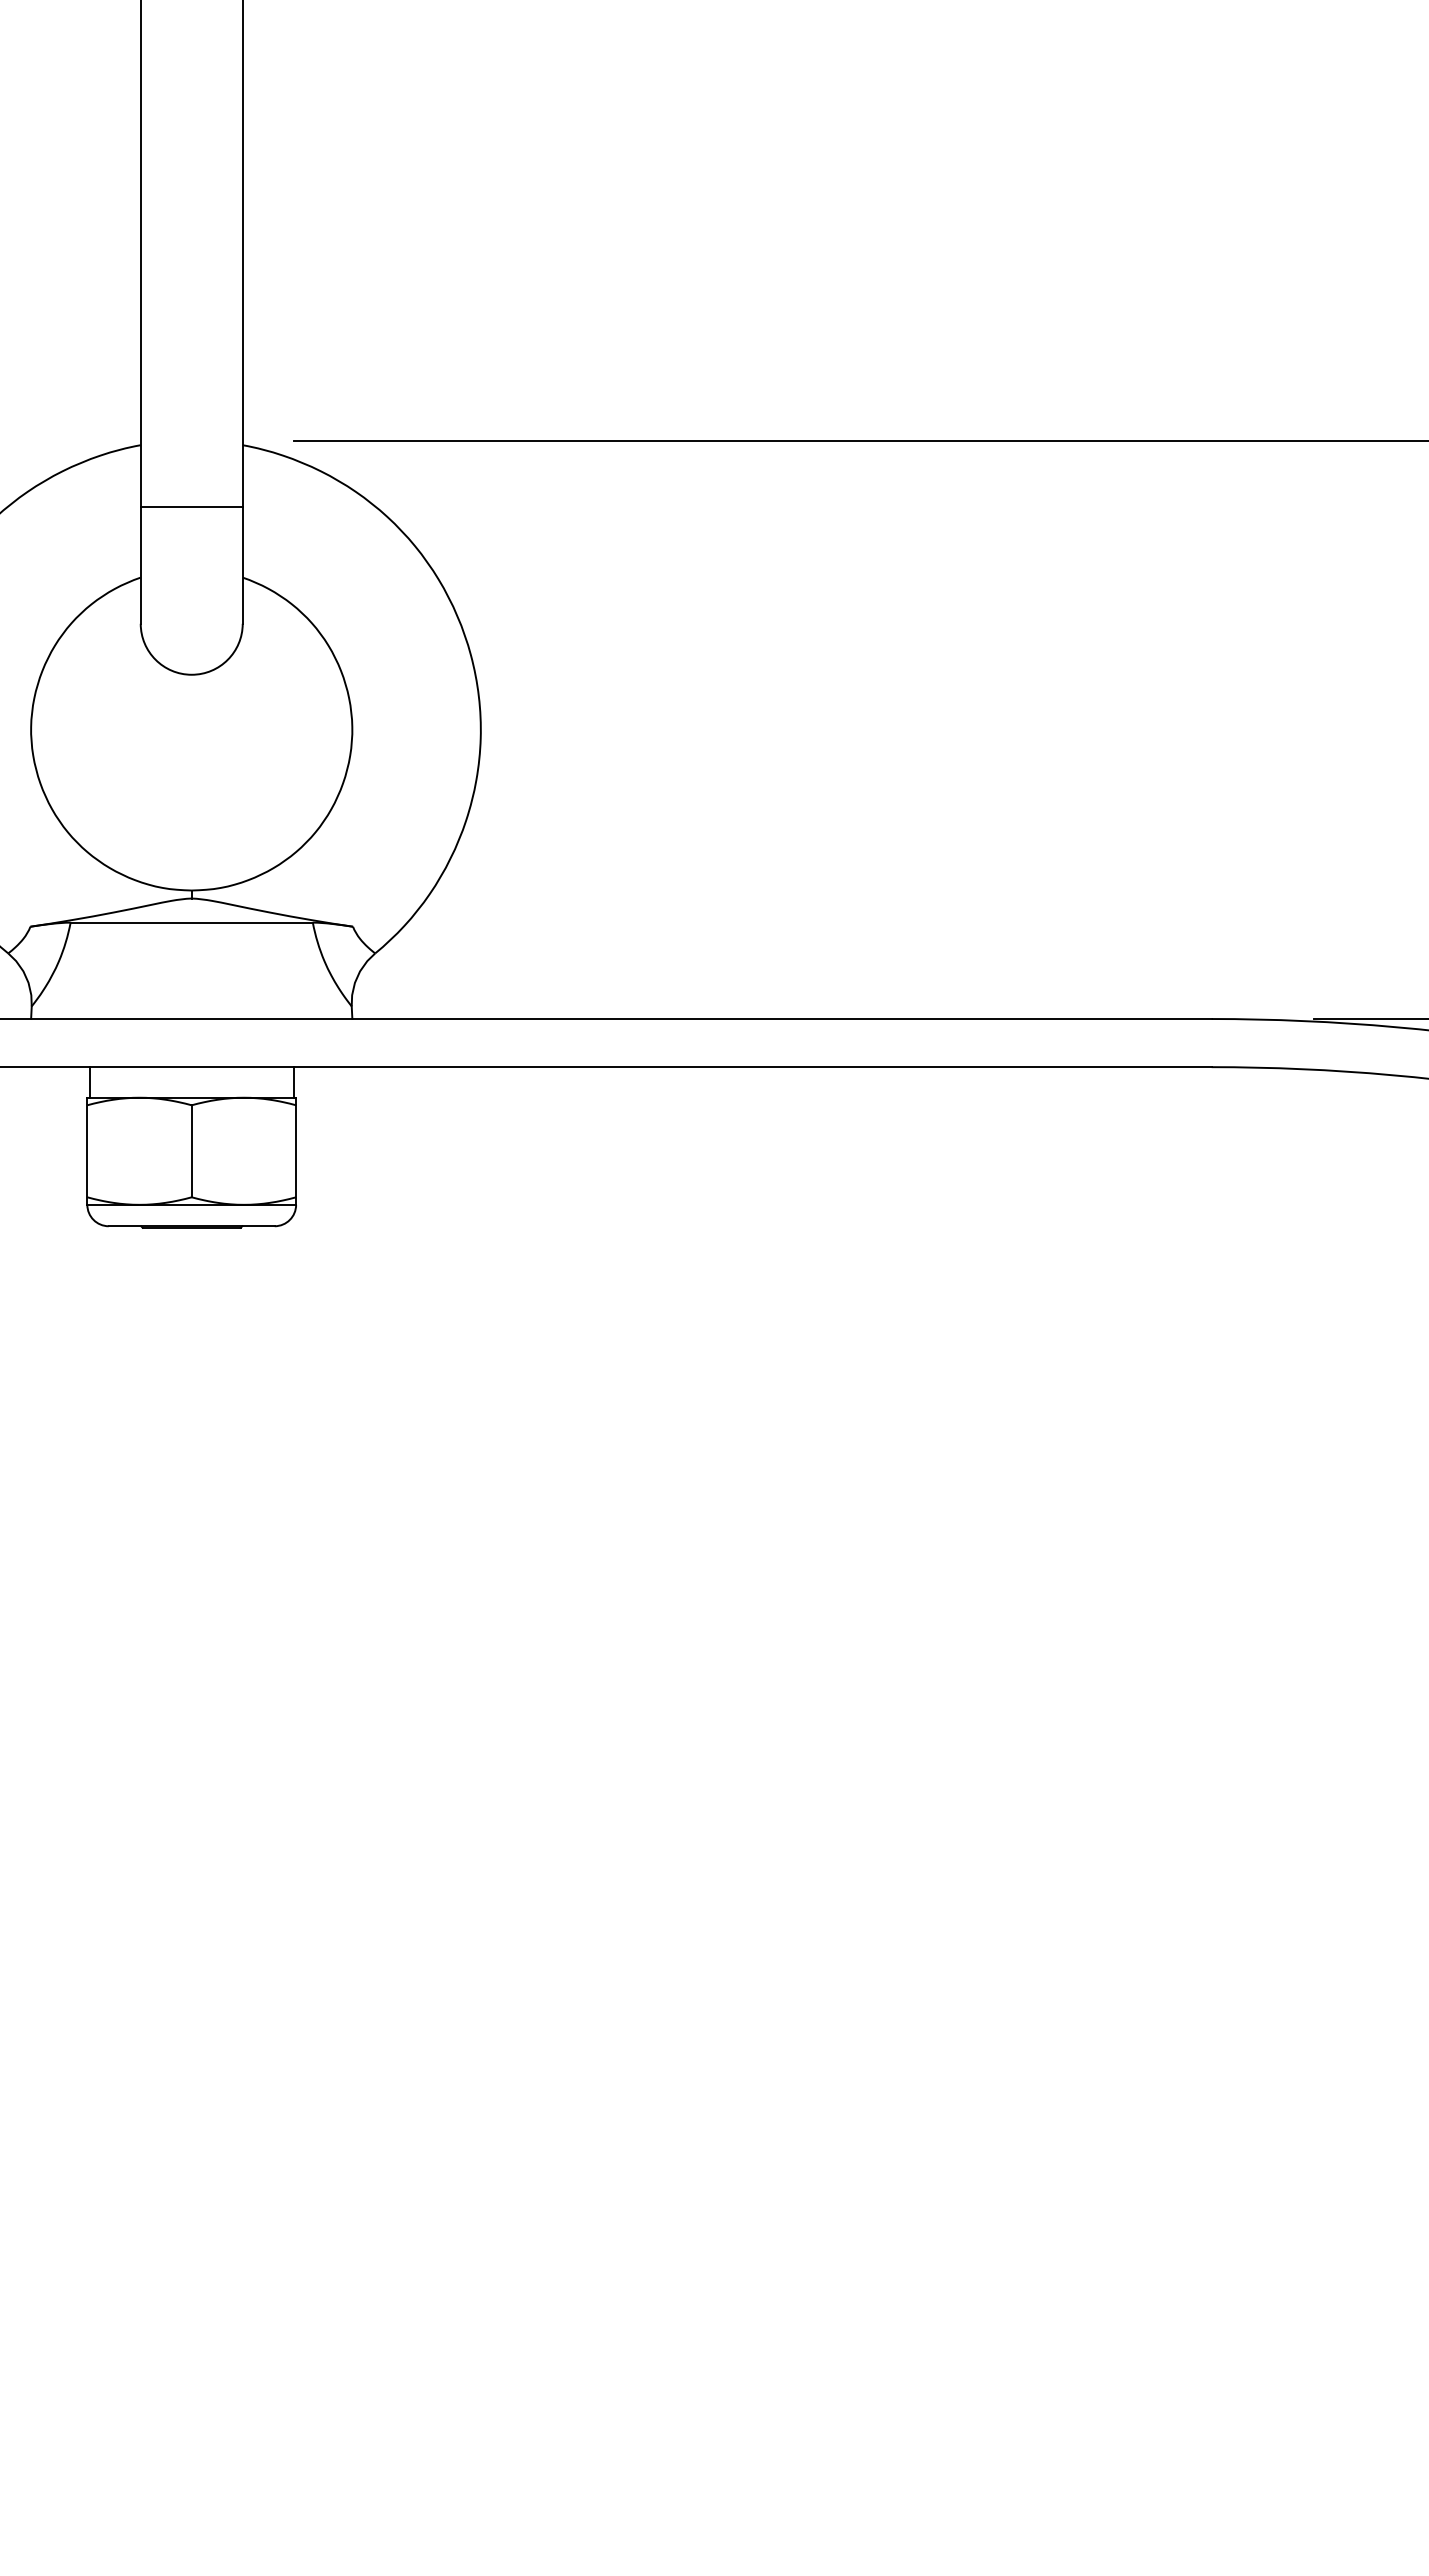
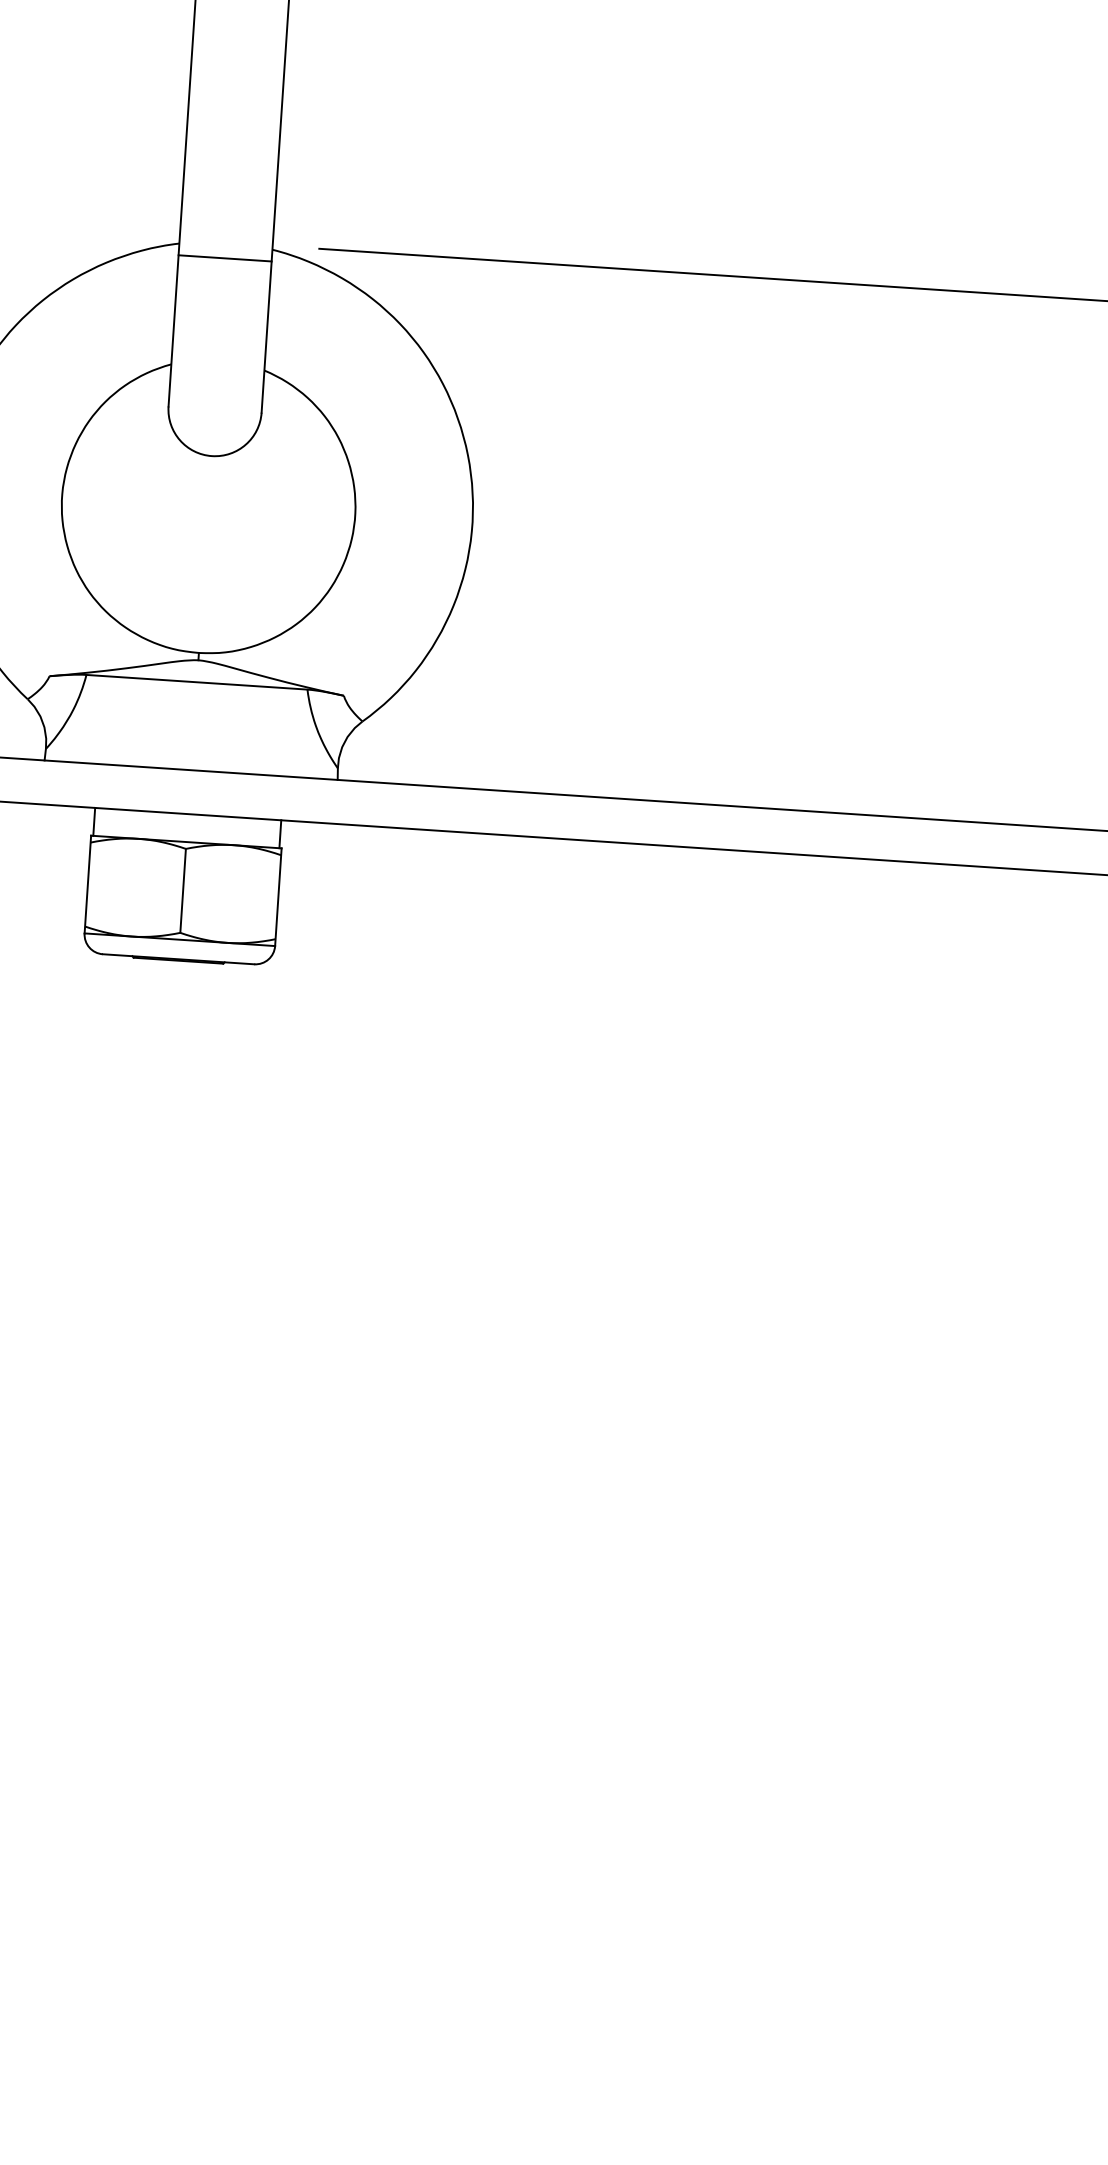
line: (191, 507) -> (224, 258), moved

